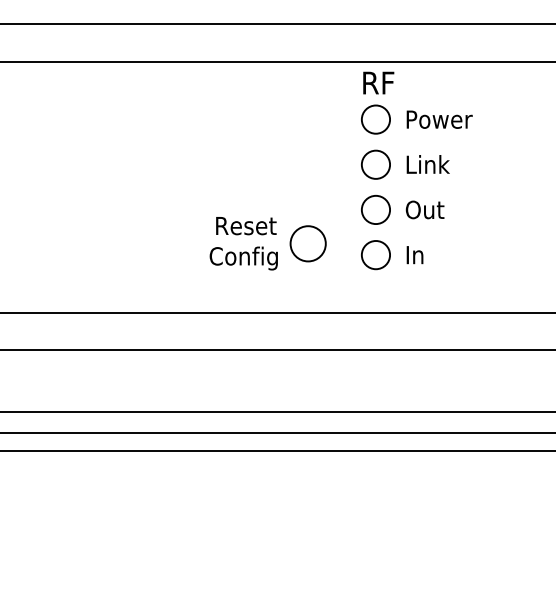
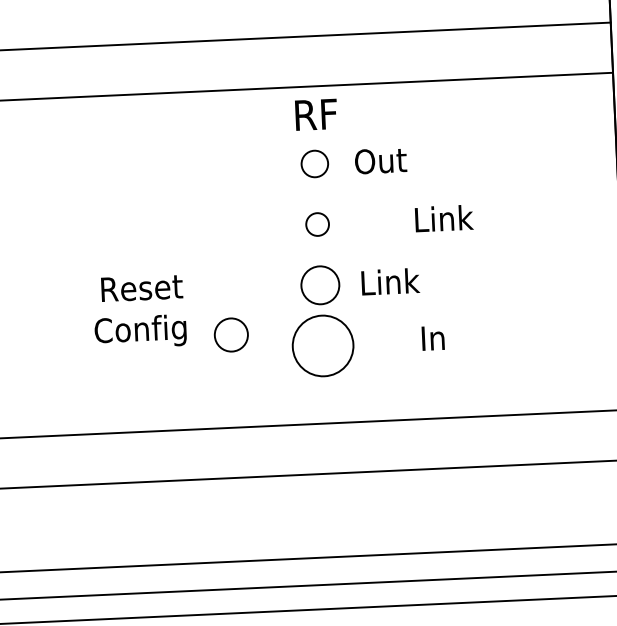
circle: (375, 119) -> (314, 163), size x0.7
text: (438, 119) -> (398, 160), Power -> Out
circle: (375, 164) -> (316, 224), size x0.6
text: (427, 164) -> (443, 218), moved
text: (427, 209) -> (389, 281), Out -> Link
text: (243, 243) -> (139, 311), moved
circle: (307, 243) -> (230, 334), size x0.7
circle: (375, 255) -> (322, 346), size x1.6
text: (414, 255) -> (432, 338), moved

